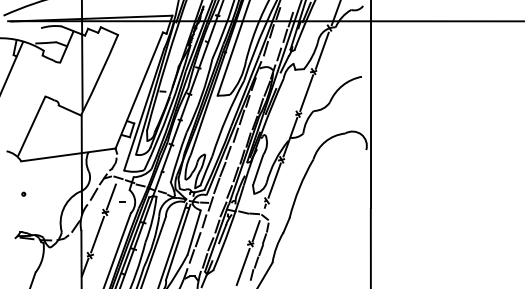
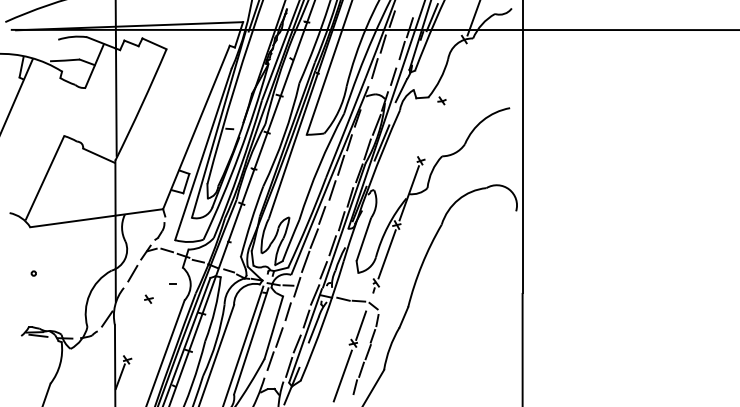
line: (322, 50) -> (454, 71), removed
line: (306, 93) -> (432, 131), removed
line: (110, 197) -> (156, 277), removed
line: (97, 234) -> (137, 330), removed

